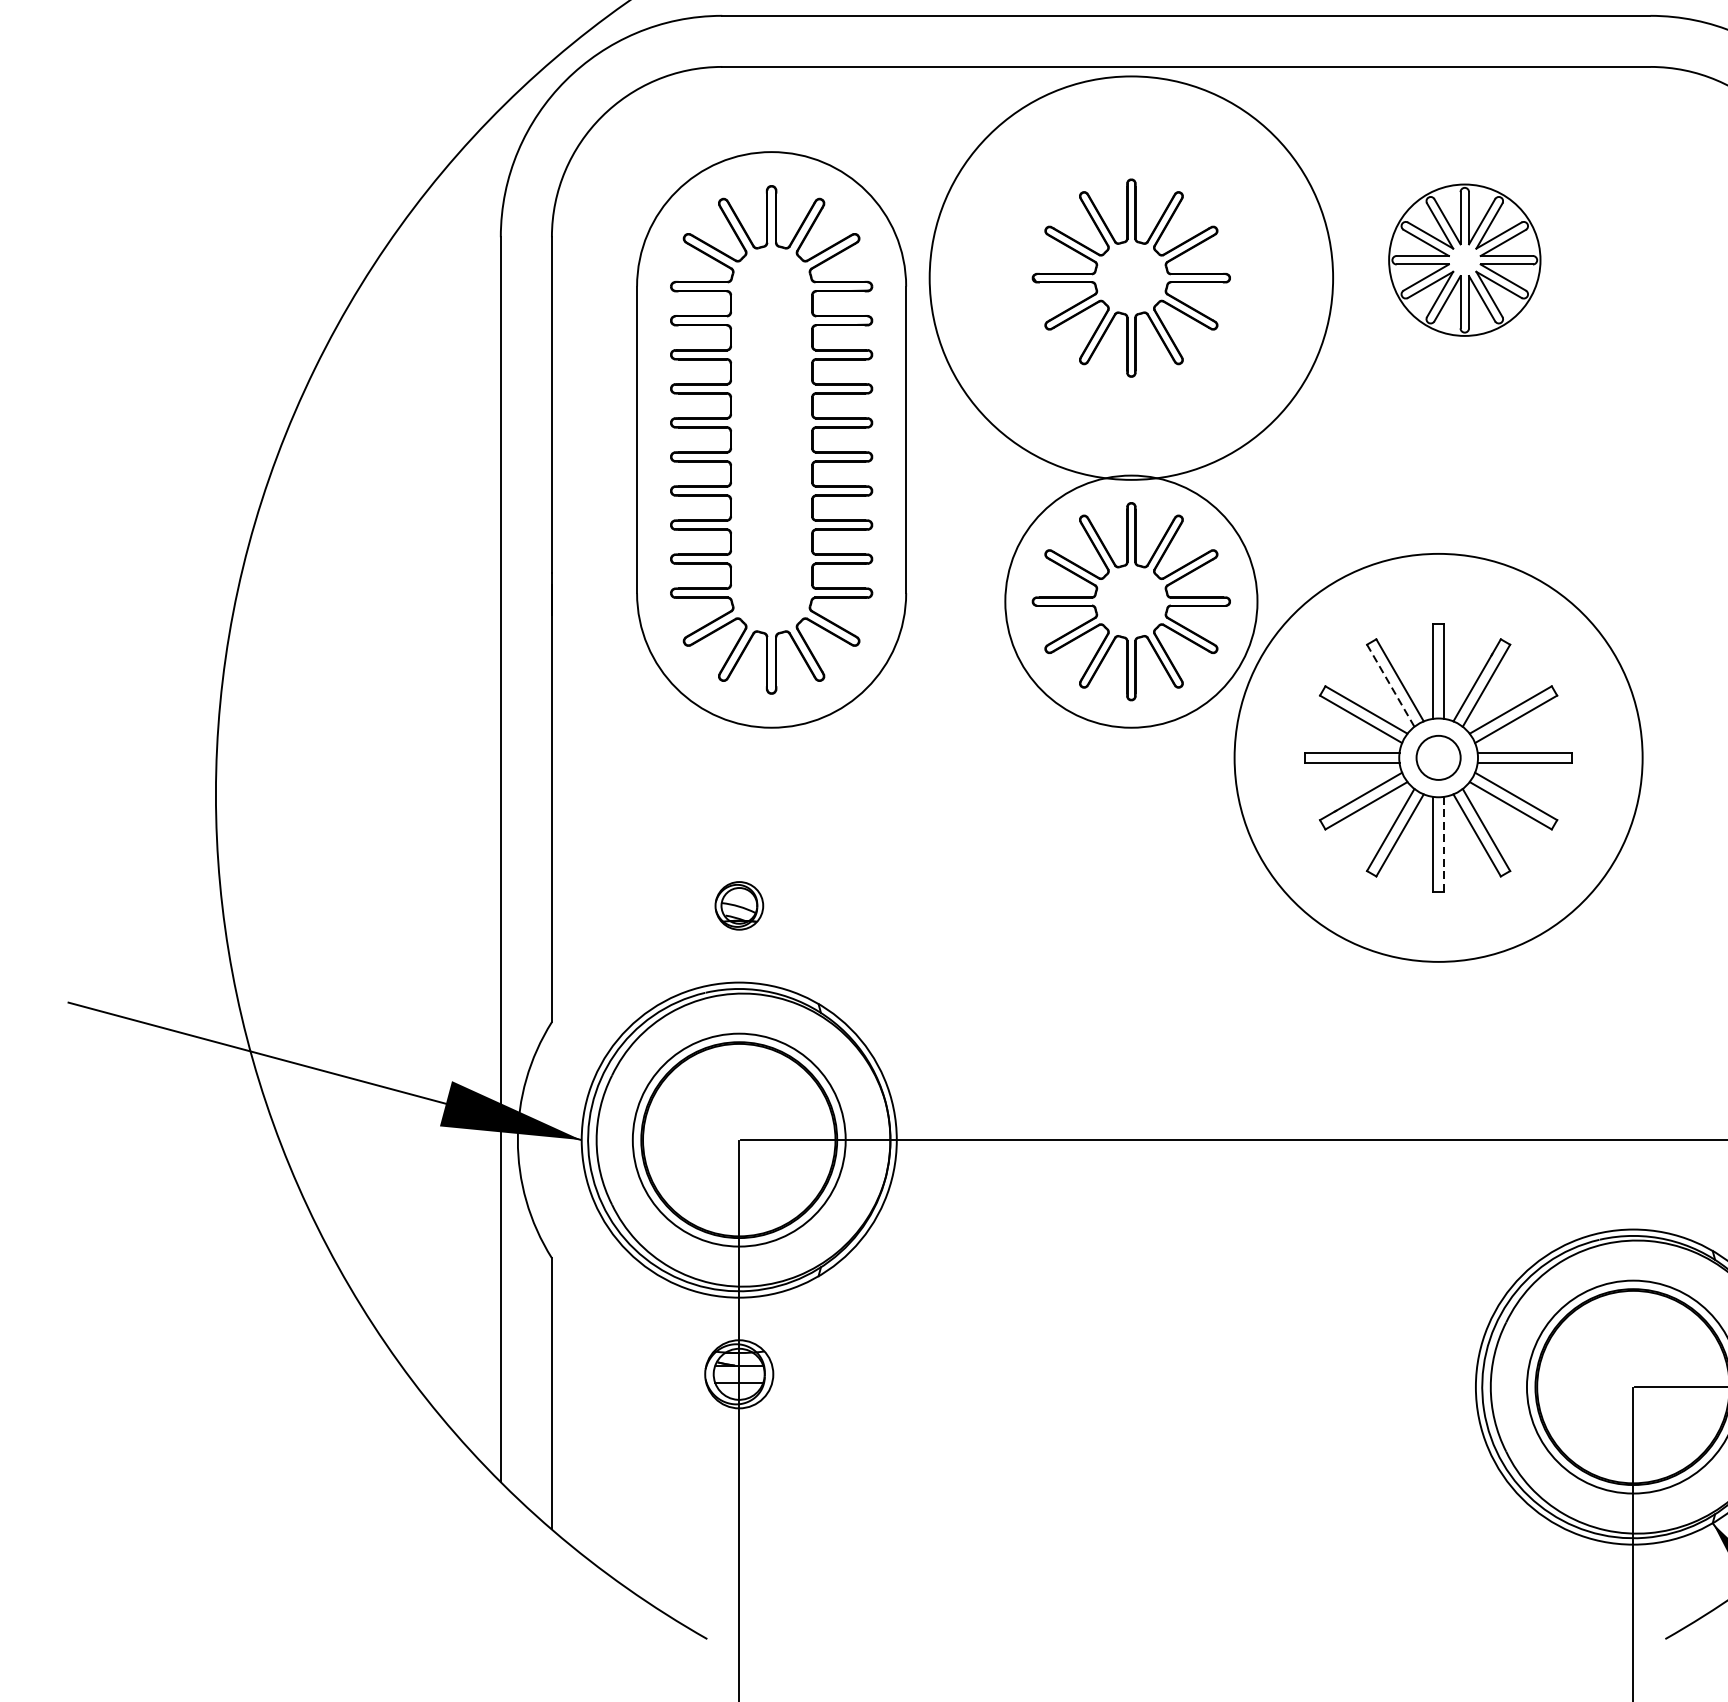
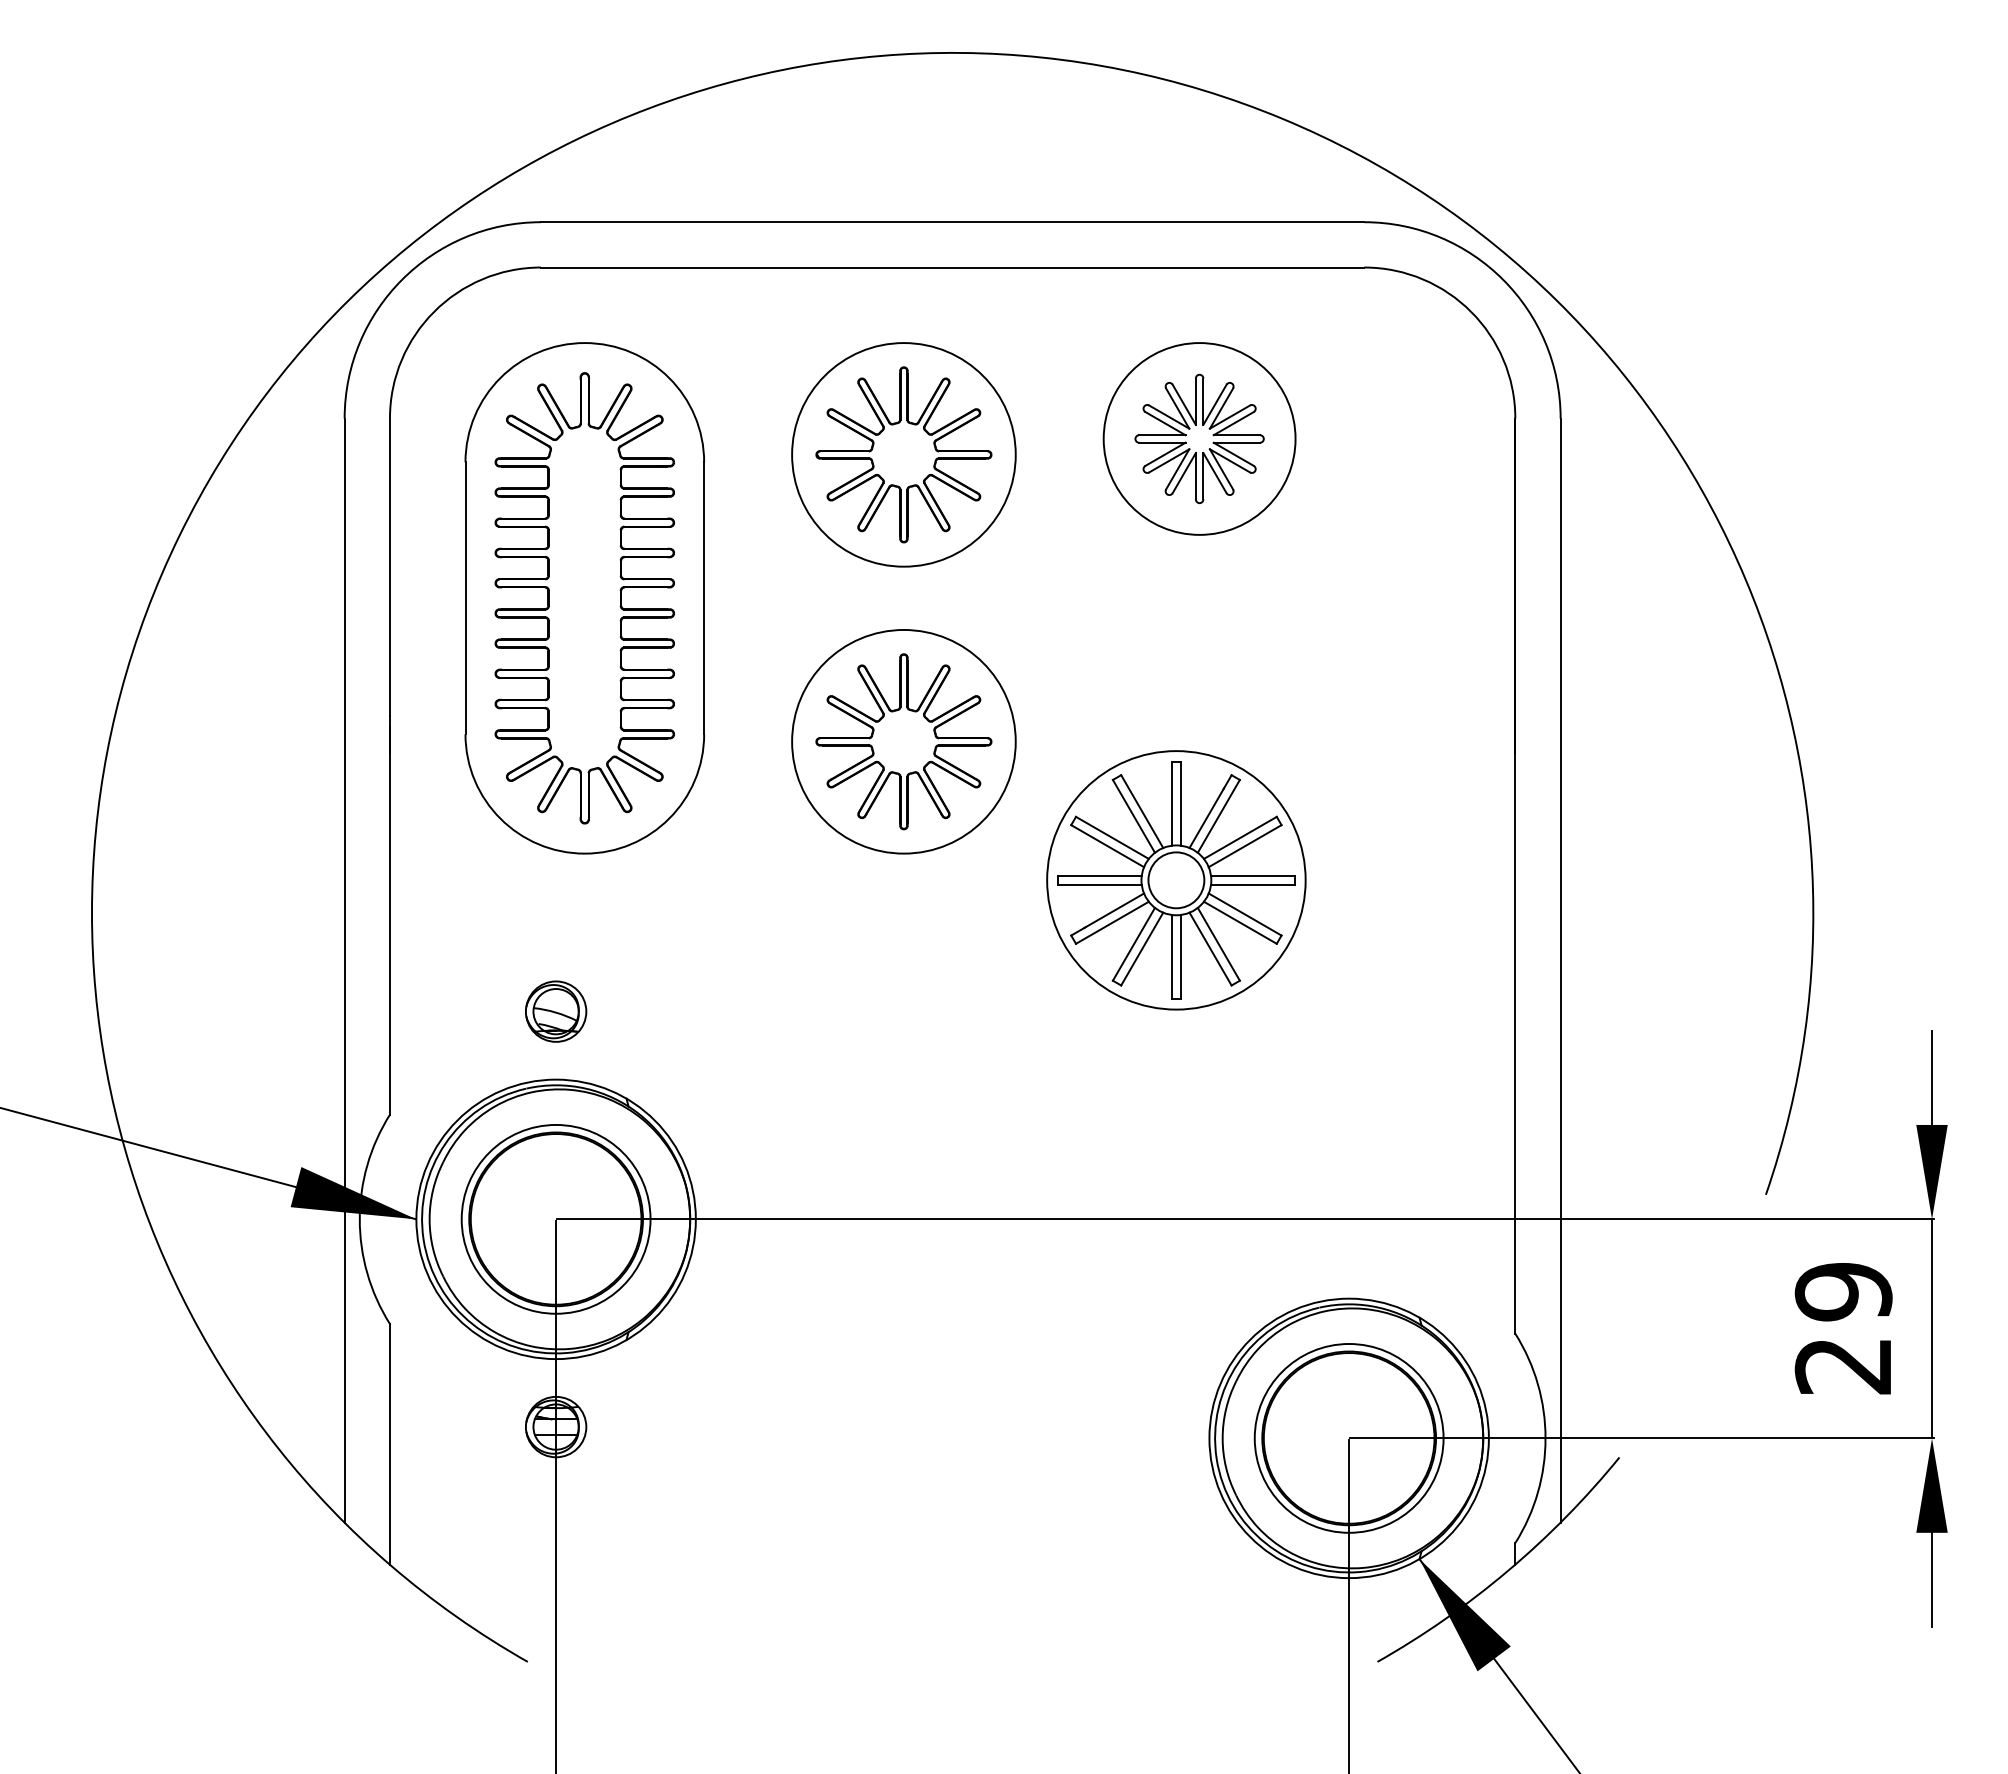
circle: (1464, 259) -> (1199, 438), size x1.43
circle: (1130, 277) -> (903, 454), size x0.62
line: (1391, 685) -> (1134, 816), dashed -> solid
circle: (1438, 758) -> (1176, 880), size x0.71
circle: (1438, 758) -> (1176, 880), size x1.43
line: (1444, 843) -> (1181, 956), dashed -> solid
part: (739, 905) -> (556, 1011), size x1.43

